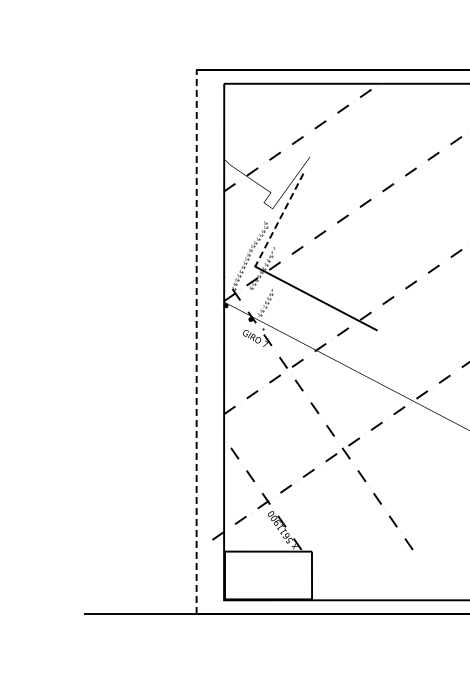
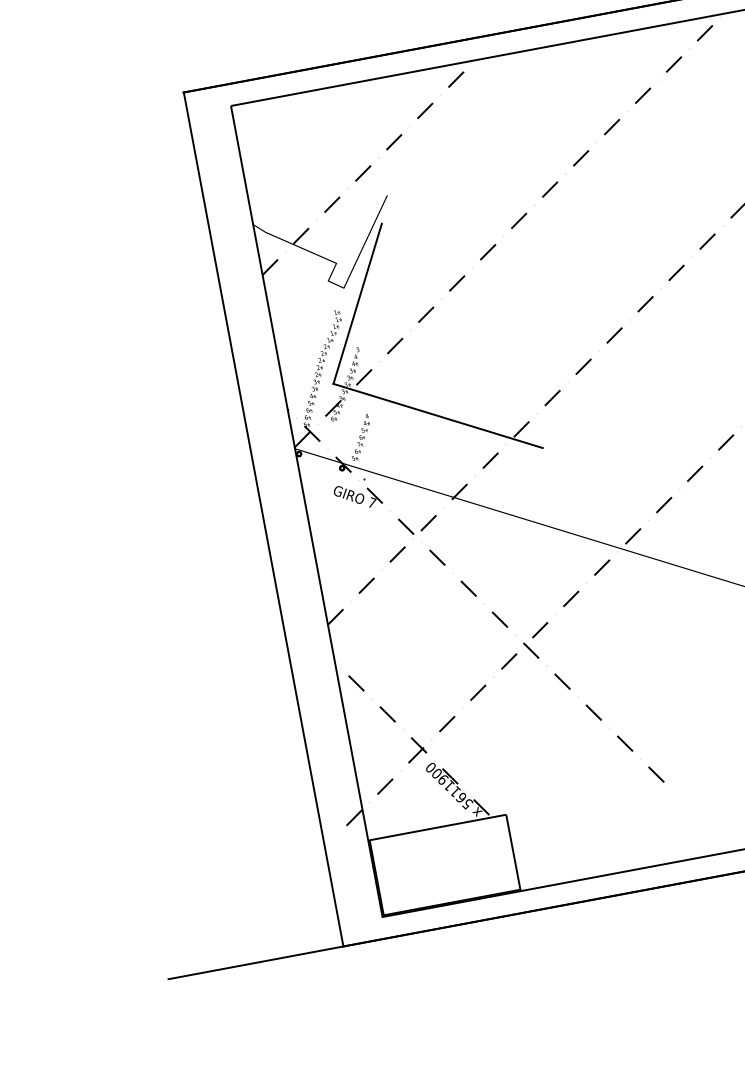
line: (279, 220) -> (357, 304), dashed -> solid
line: (196, 342) -> (263, 520), dashed -> solid

